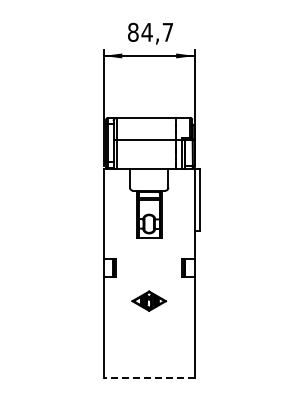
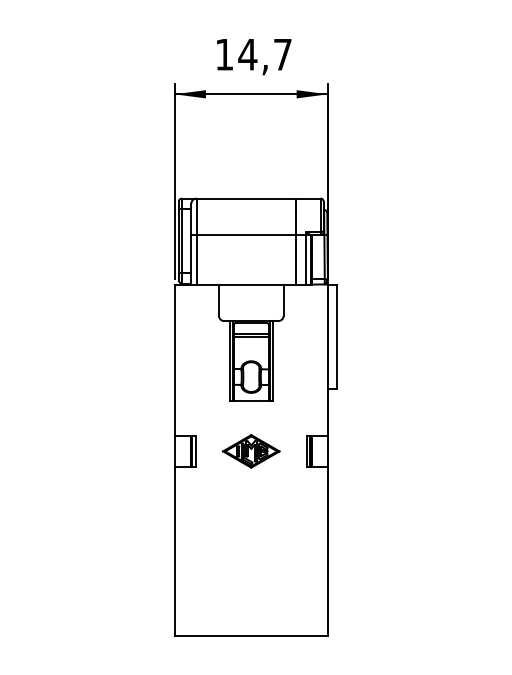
text: (133, 31) -> (224, 53), 84,7 -> 14,7
part: (149, 300) -> (251, 450), moved
line: (149, 377) -> (251, 635), dashed -> solid

